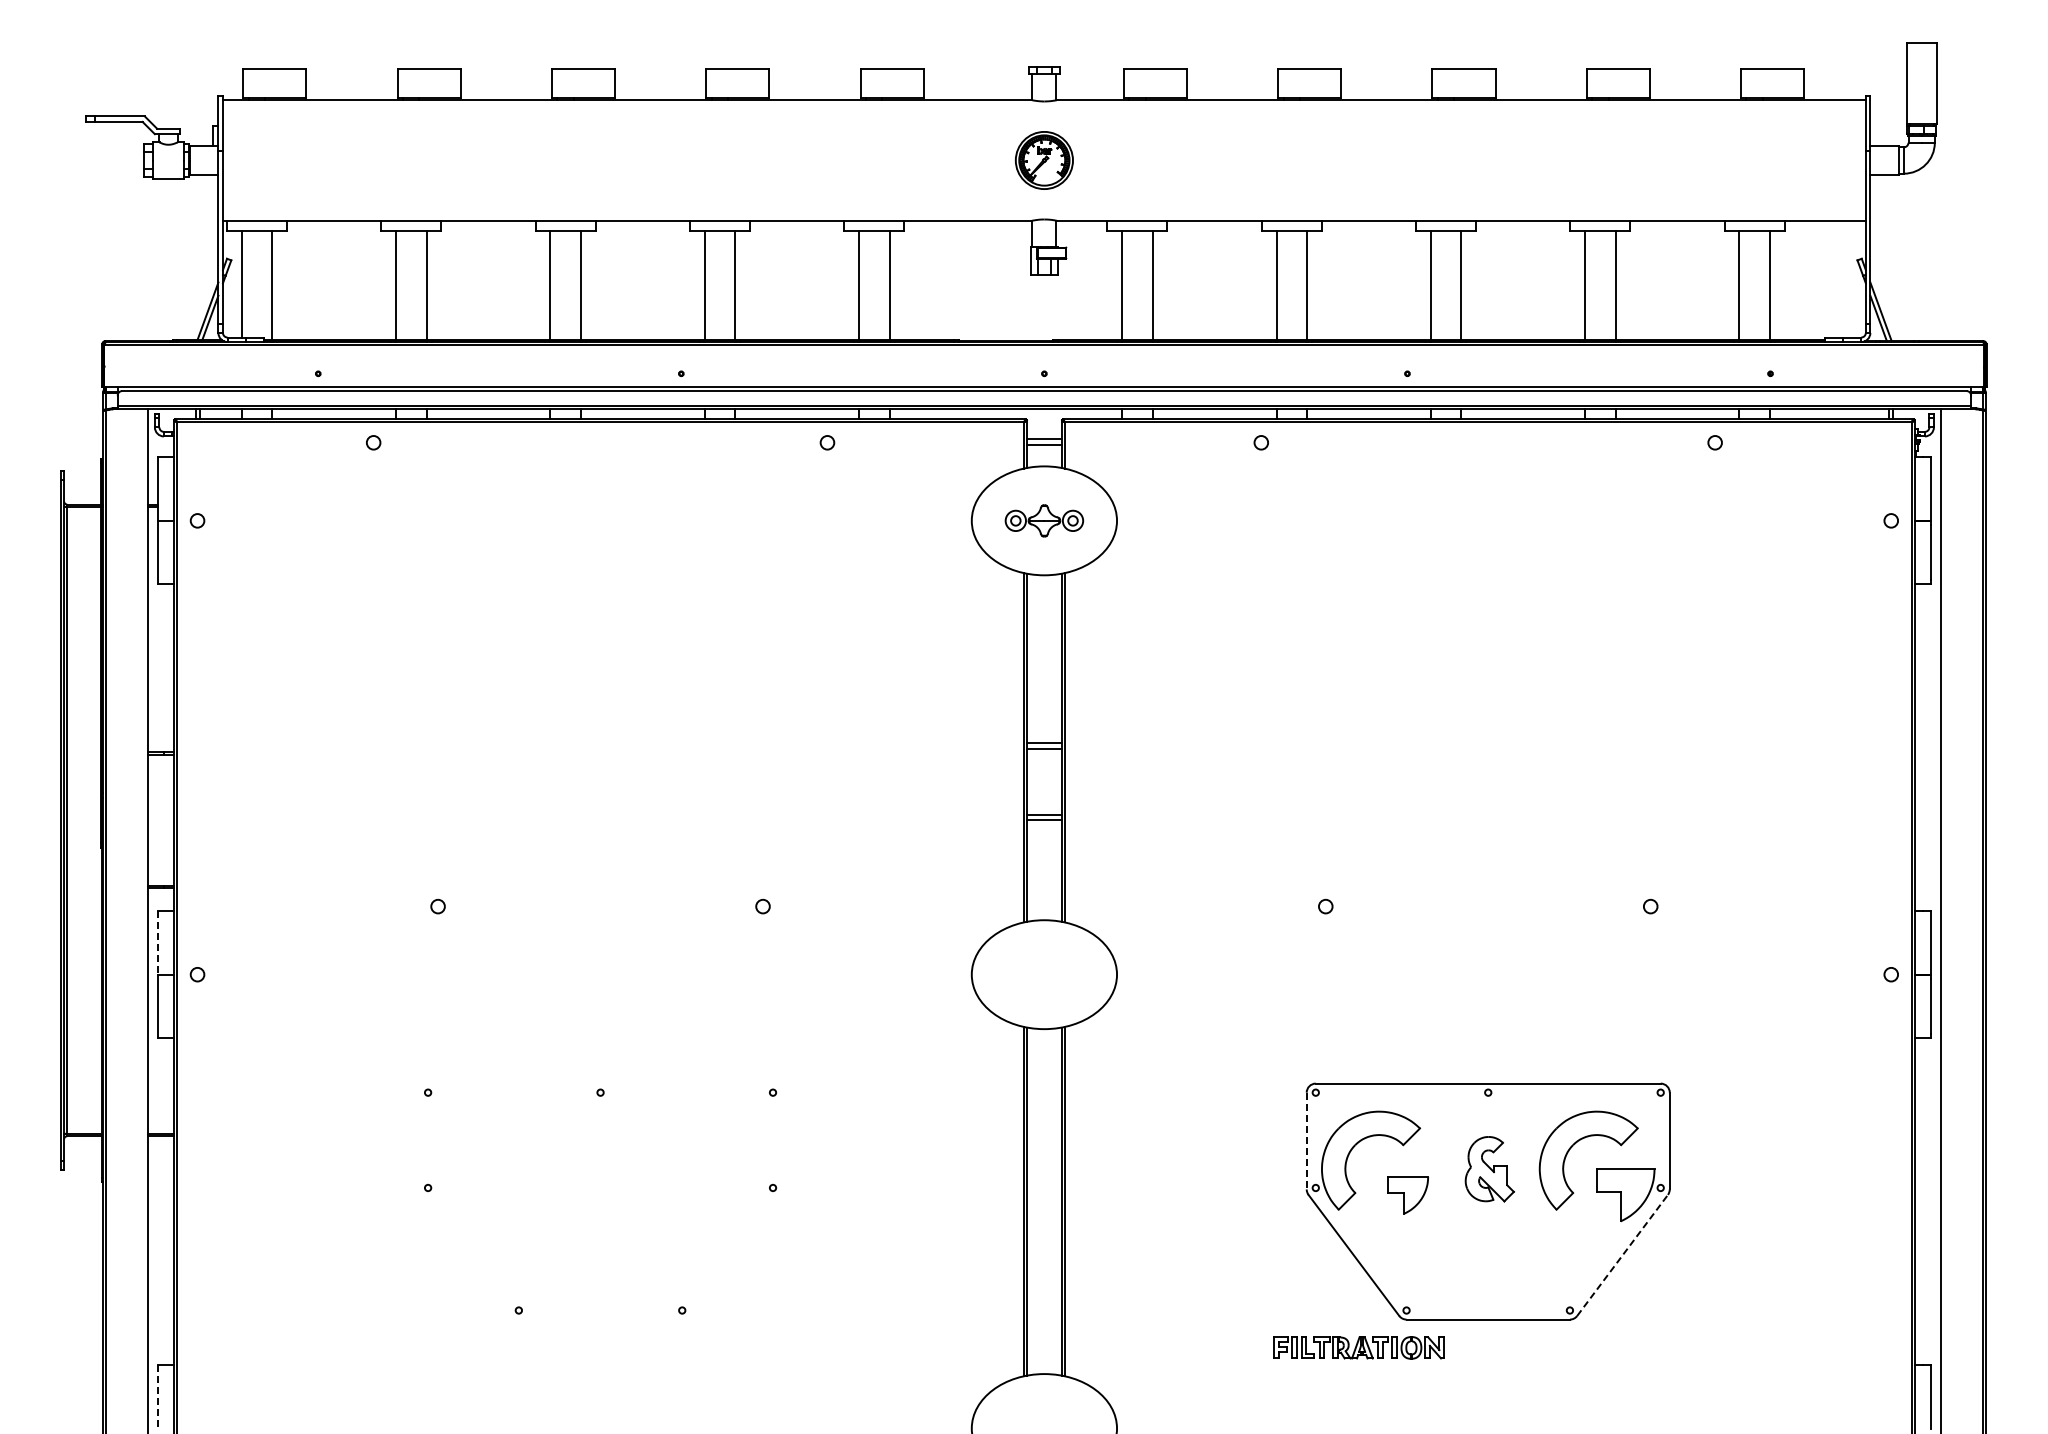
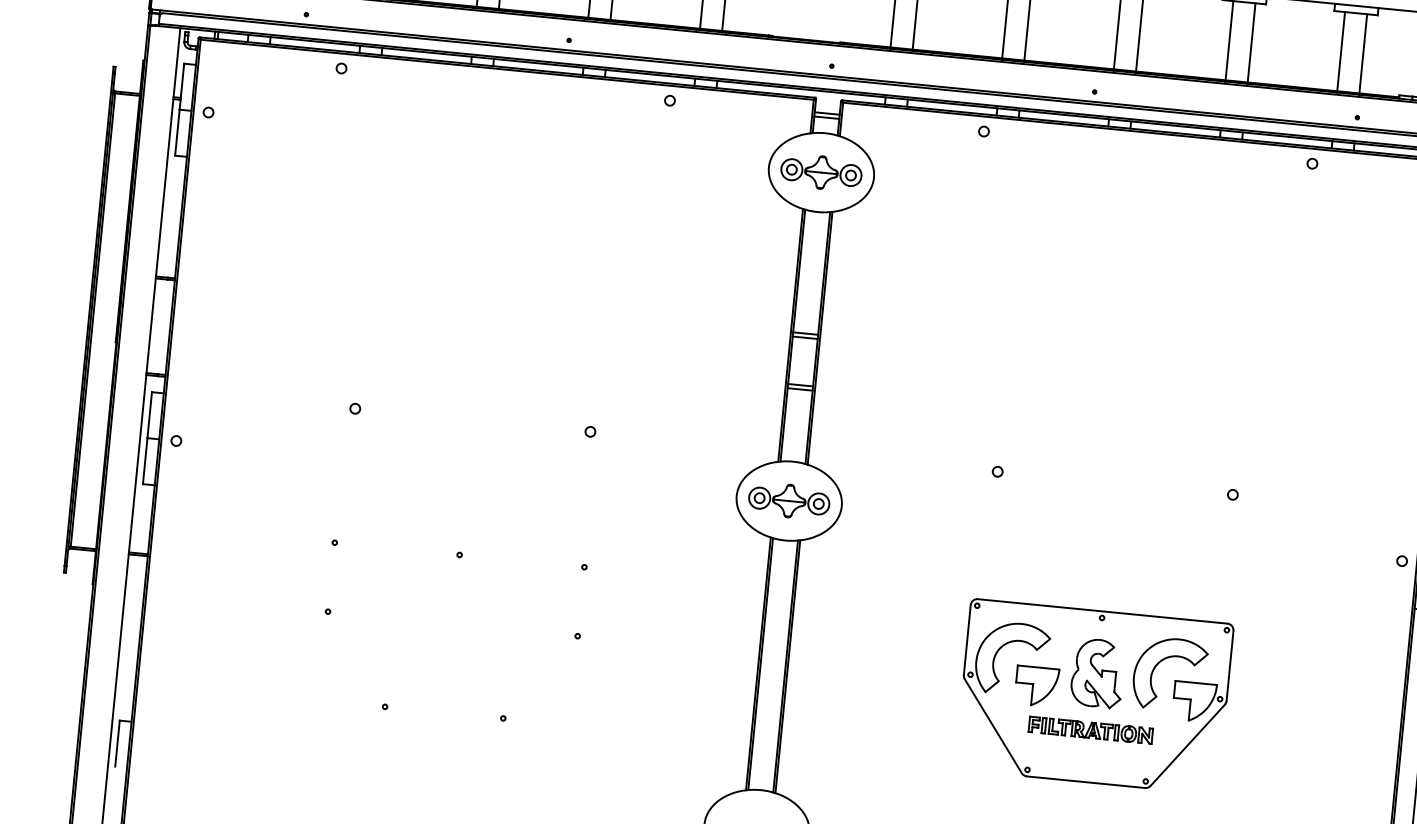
part: (1044, 520) -> (821, 172), size x1.43
line: (157, 942) -> (149, 414), dashed -> solid
part: (1044, 974) -> (789, 500), added
line: (1306, 1141) -> (967, 640), dashed -> solid
part: (1489, 1169) -> (1097, 673), size x1.43
part: (1407, 1195) -> (1036, 686), size x1.43
line: (1622, 1255) -> (1187, 745), dashed -> solid
part: (1358, 1347) -> (1090, 729), moved
line: (157, 1396) -> (117, 743), dashed -> solid

